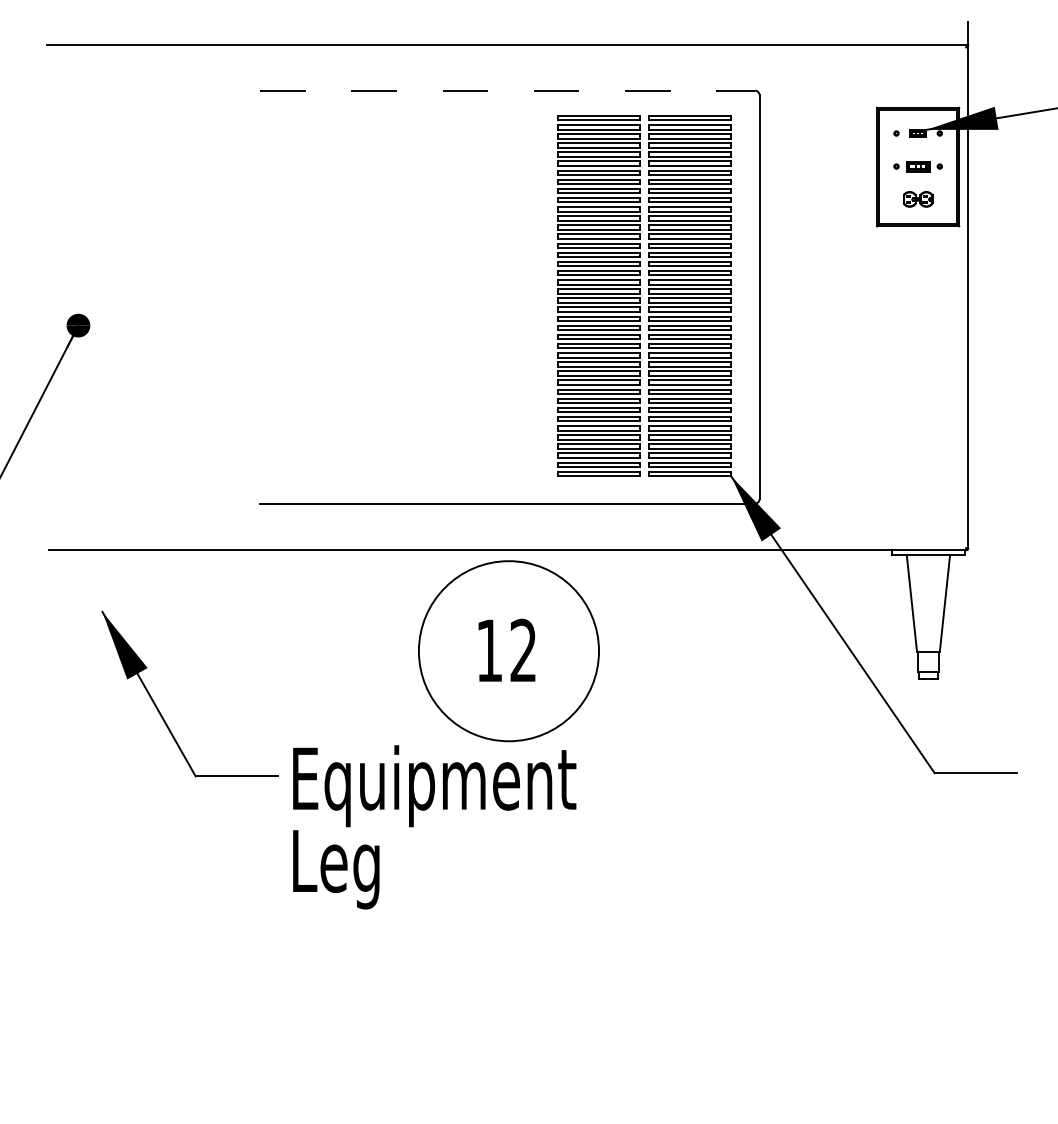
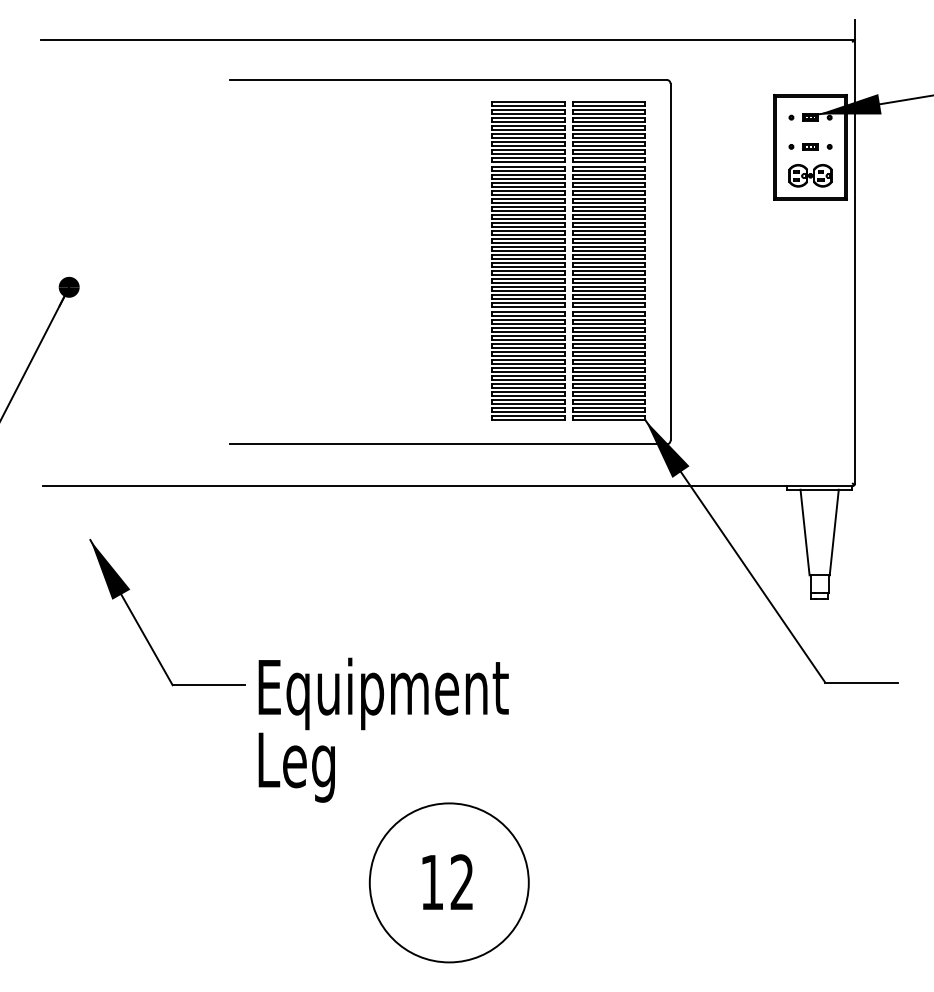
line: (508, 90) -> (448, 79), dashed -> solid
part: (917, 166) -> (810, 146), size x0.71
part: (917, 199) -> (810, 175), size x1.67
part: (508, 651) -> (448, 883), moved

